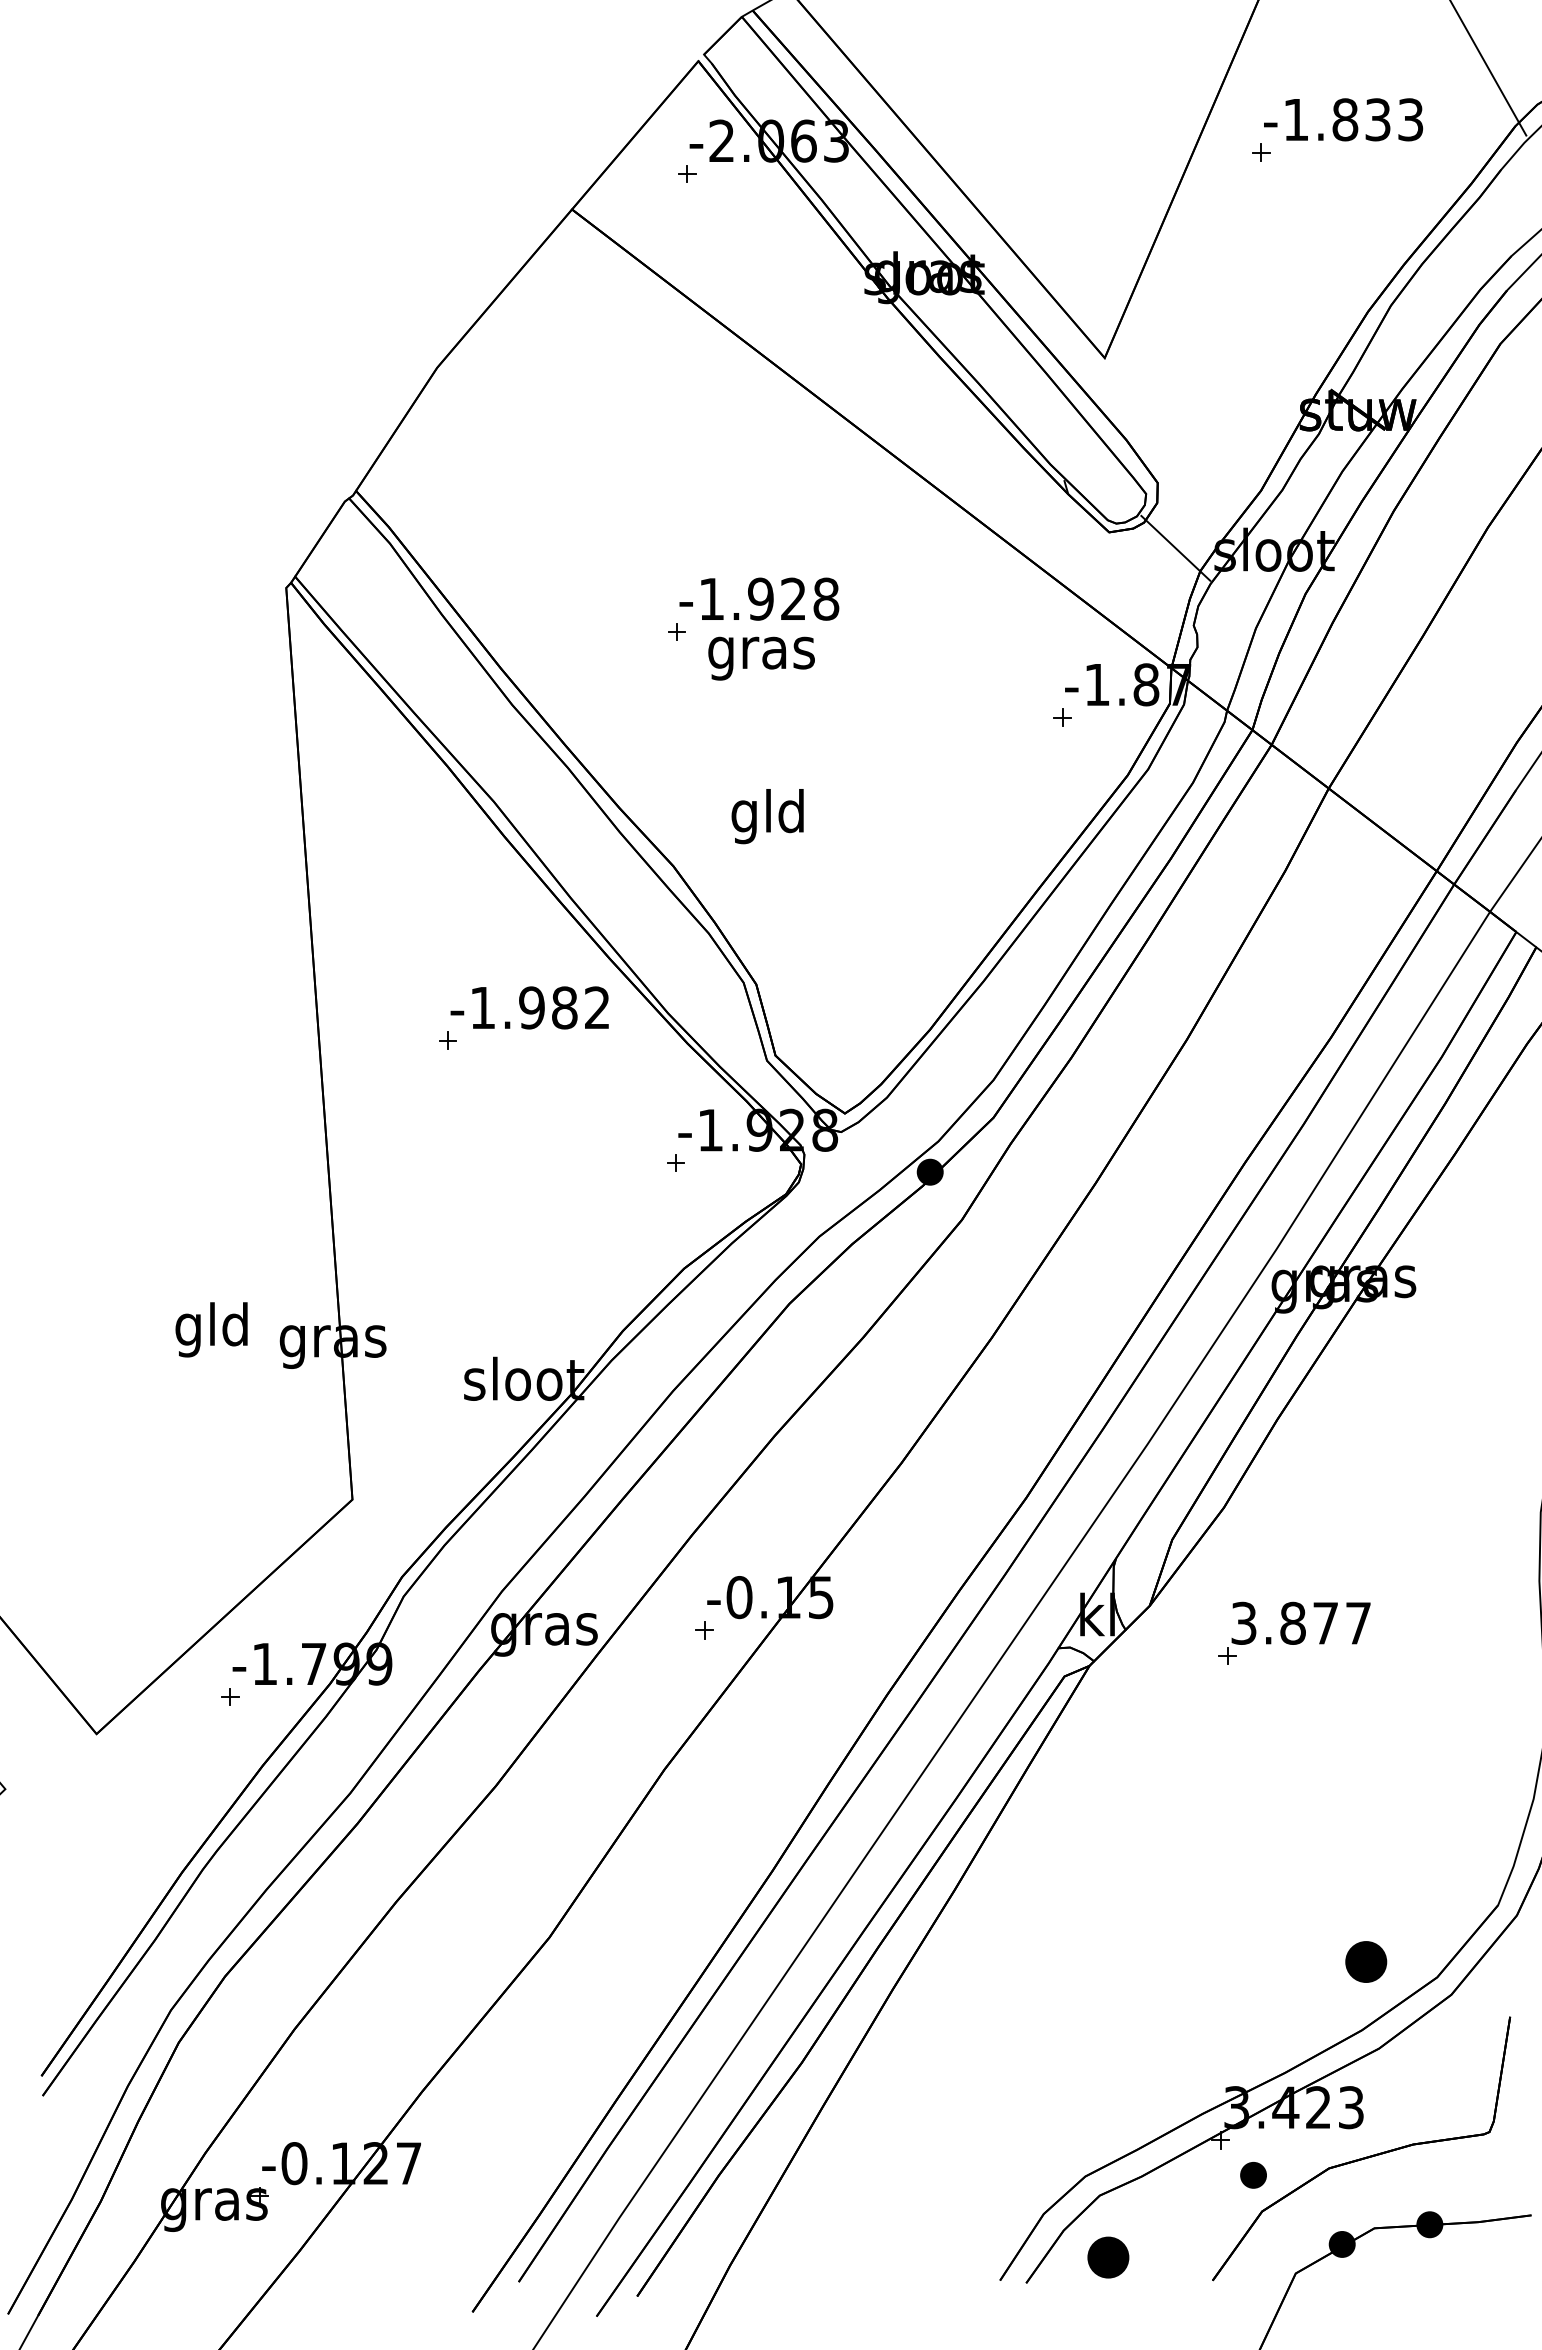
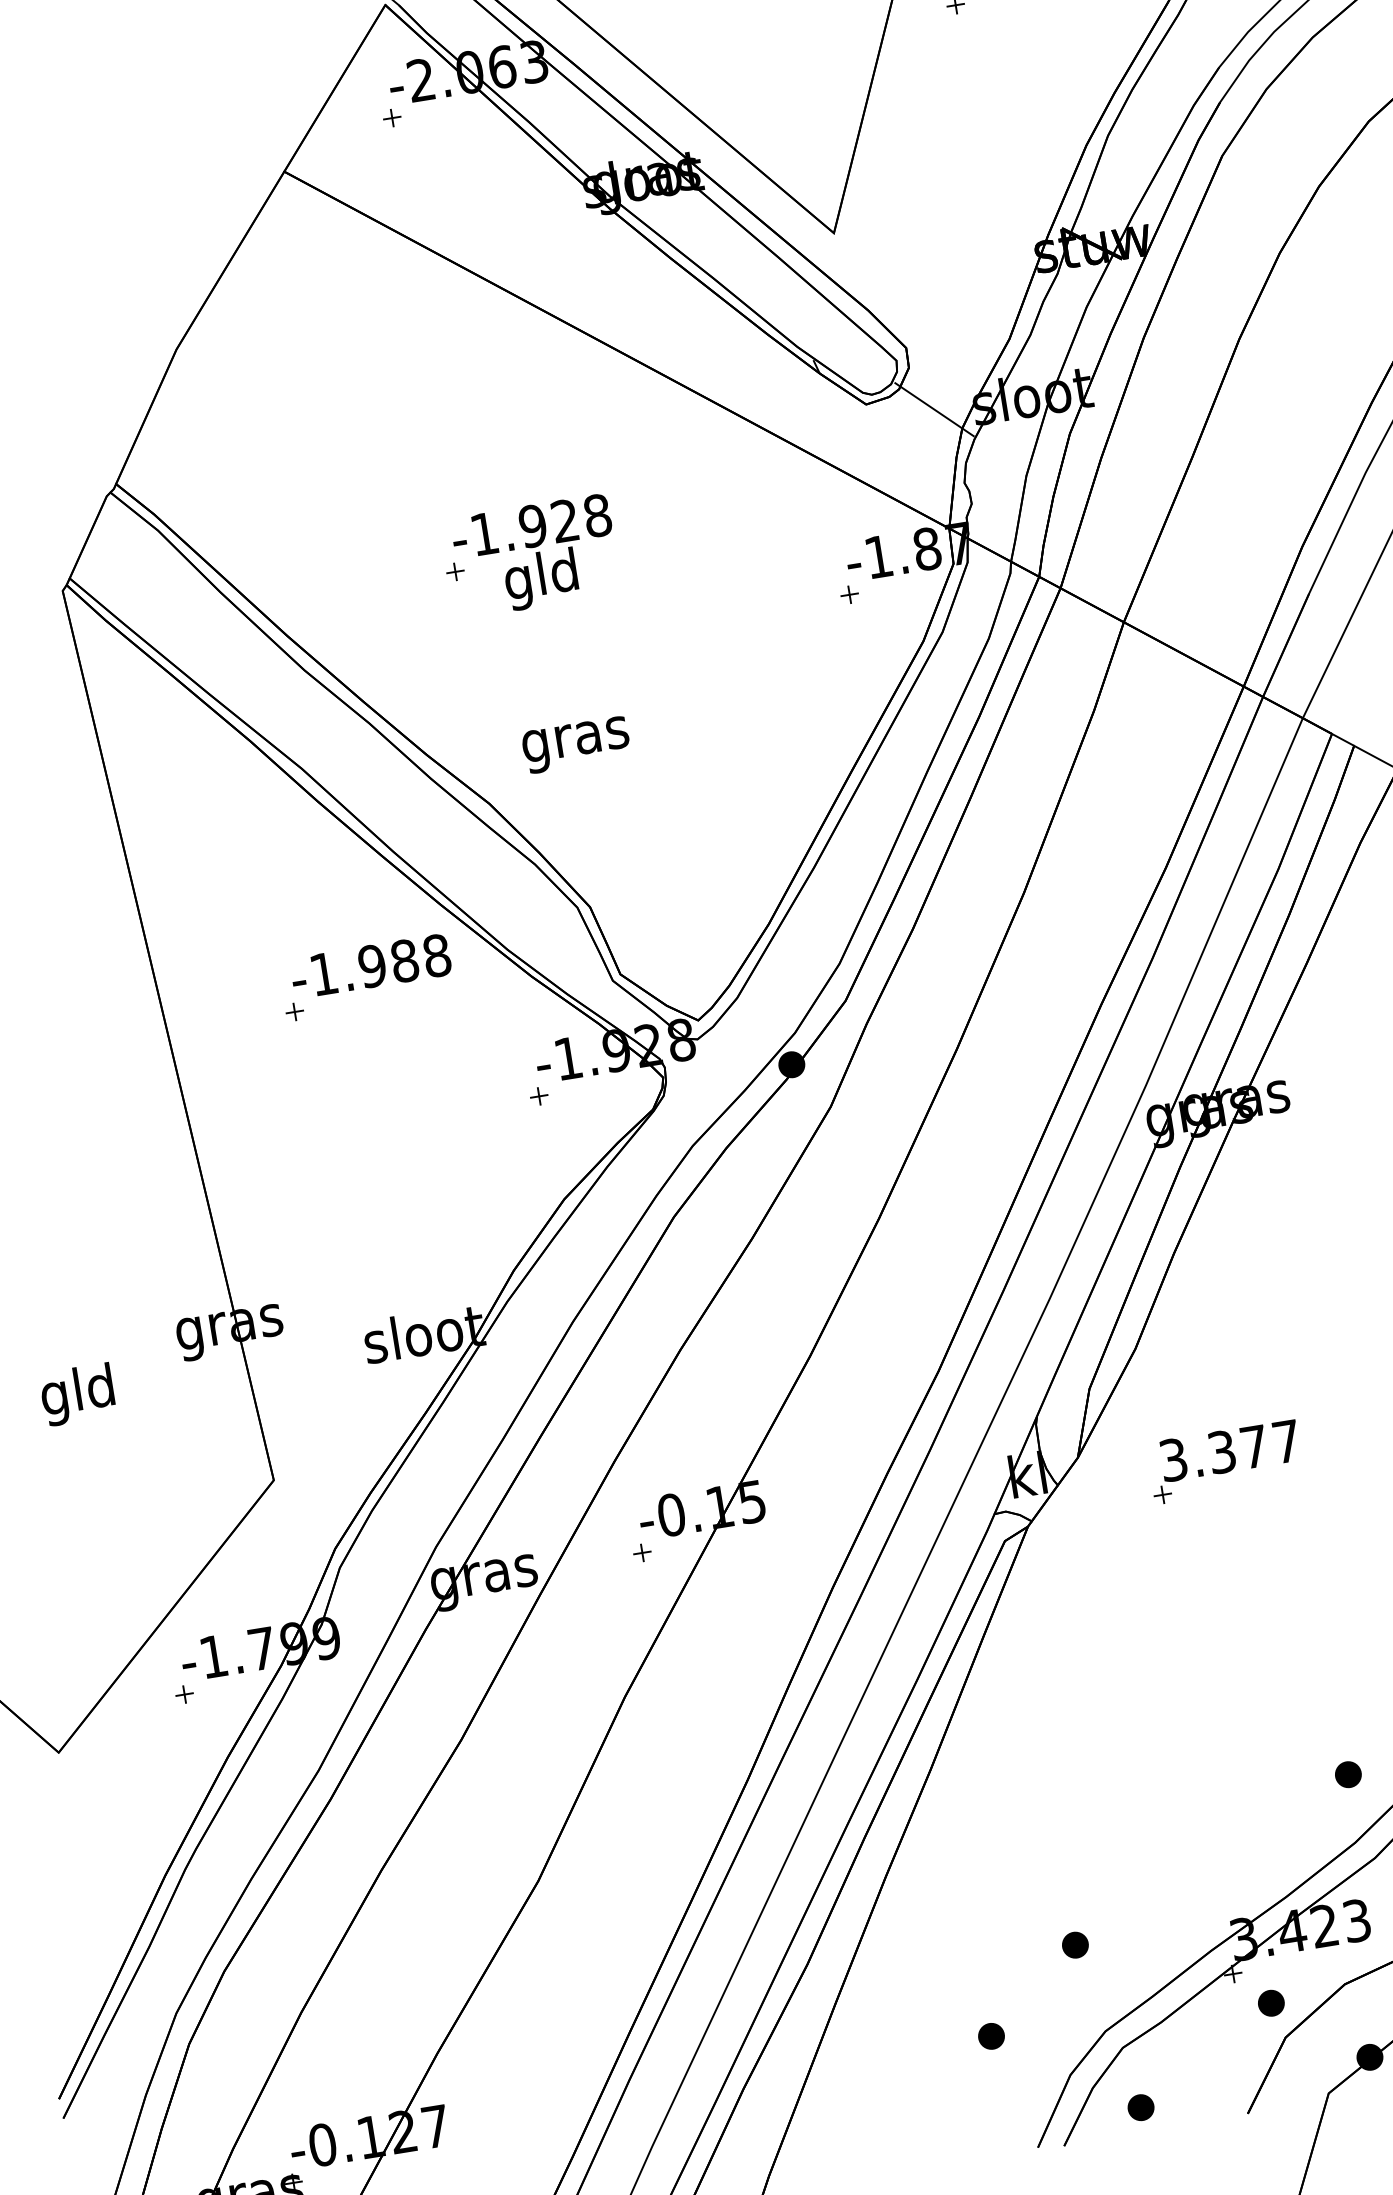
text: (761, 652) -> (542, 578), gras -> gld
text: (768, 816) -> (575, 739), gld -> gras
text: (597, 1007) -> (437, 955), -1.982 -> -1.988
text: (211, 1329) -> (77, 1394), moved
text: (1292, 1622) -> (1221, 1451), 3.877 -> 3.377
part: (1365, 1961) -> (1347, 1774), size x0.62
part: (1069, 2086) -> (1075, 1945), added
part: (971, 2162) -> (990, 2035), added
part: (1107, 2257) -> (1140, 2107), size x0.62

